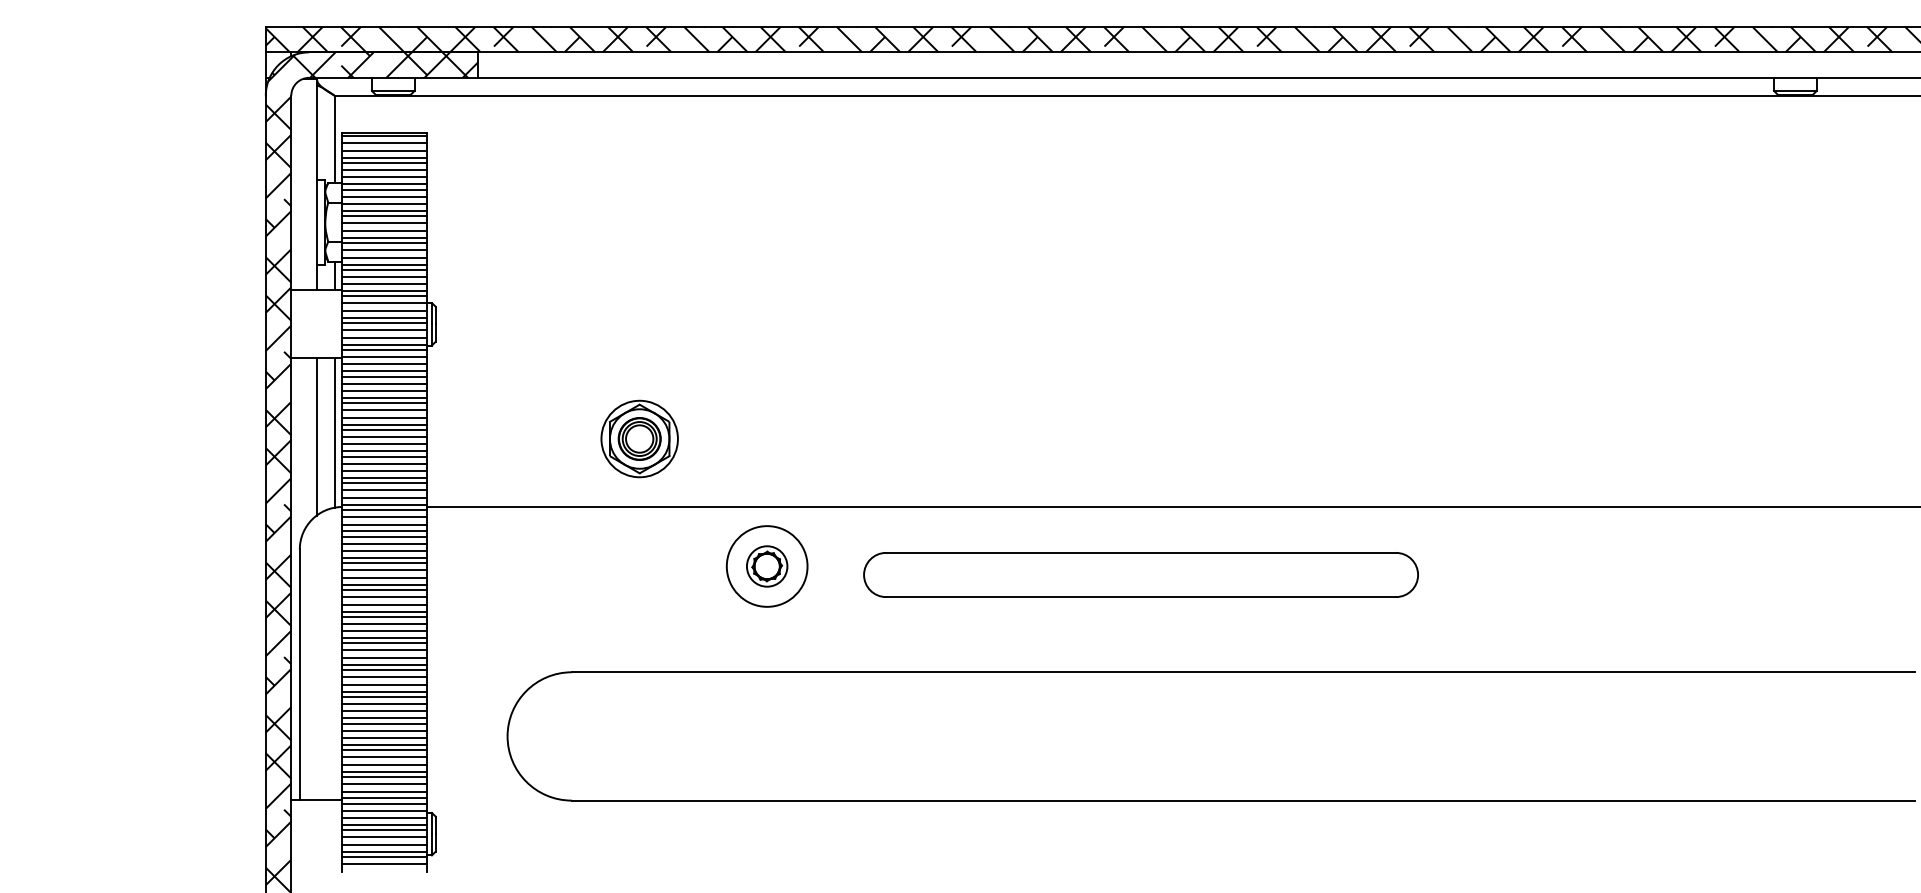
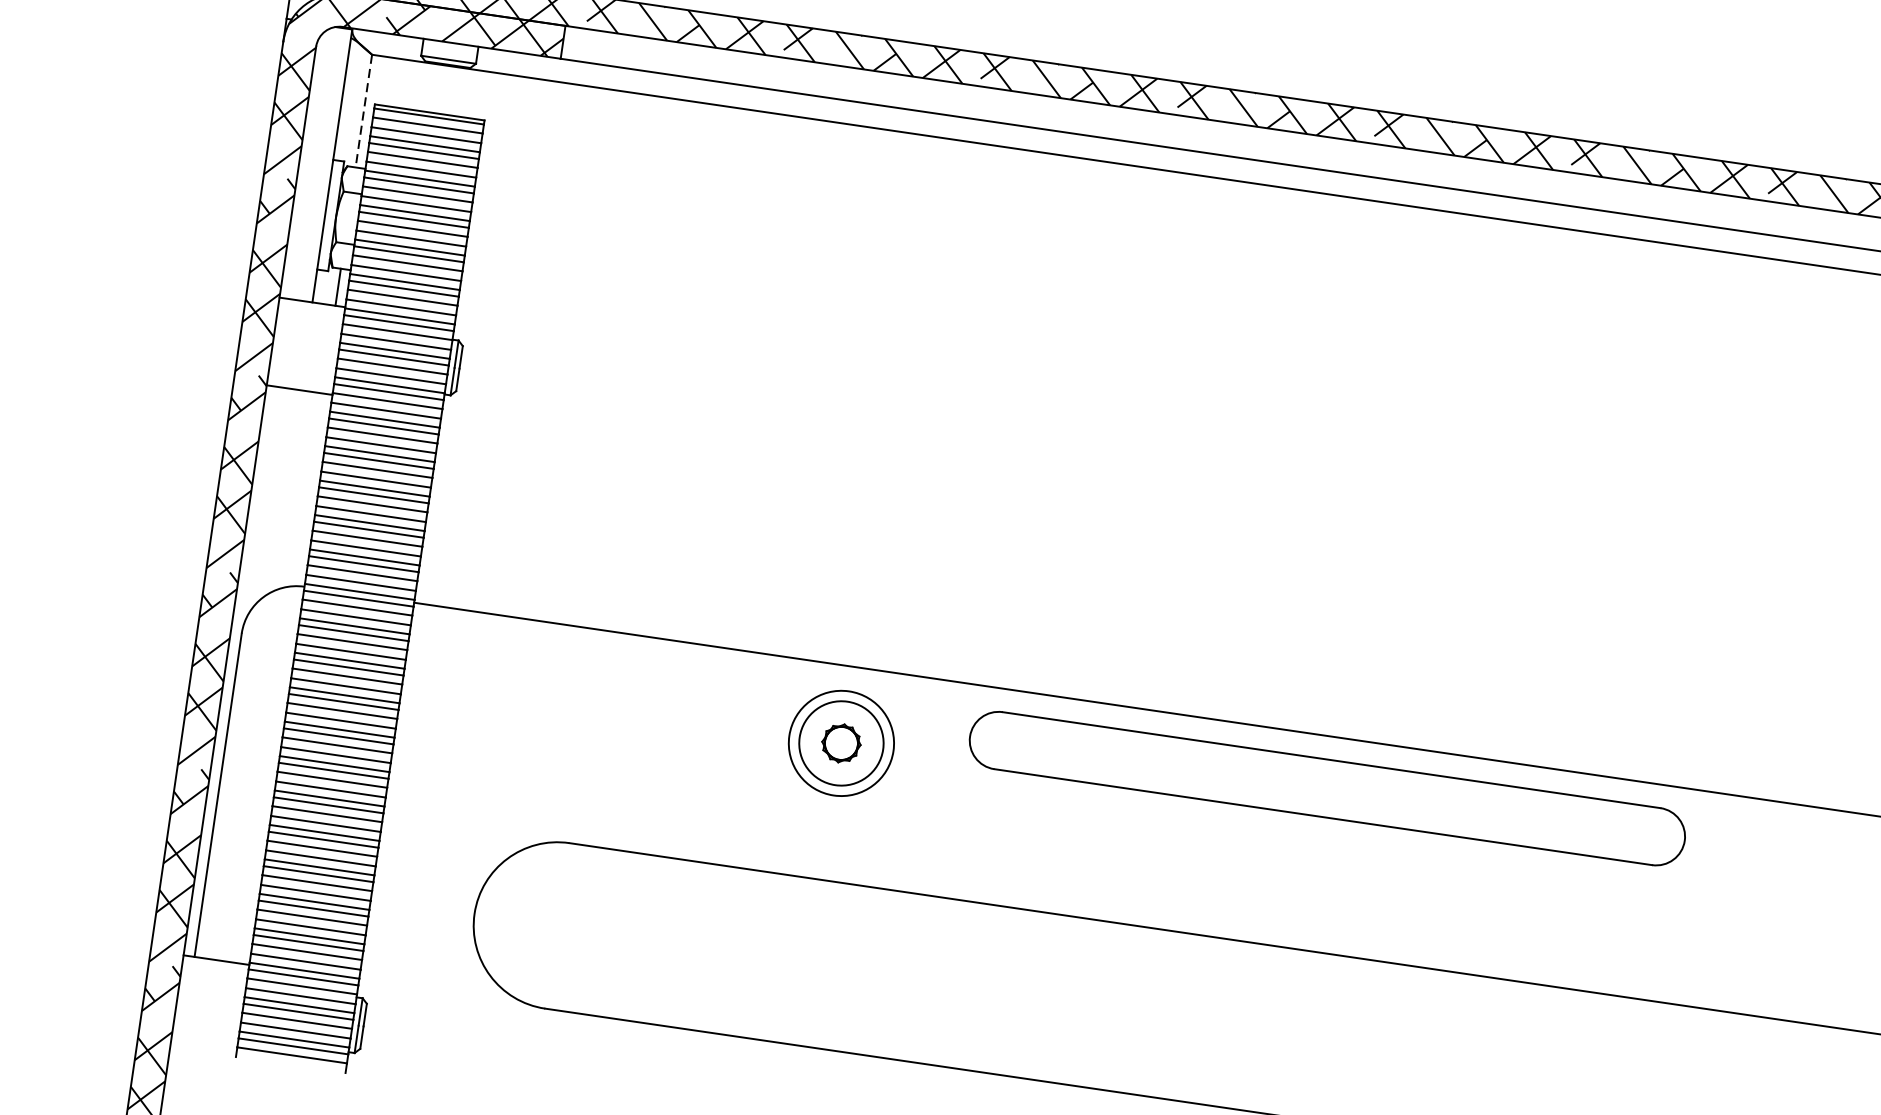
line: (334, 139) -> (363, 111), solid -> dashed
line: (334, 432) -> (308, 489), removed
line: (316, 436) -> (284, 490), removed
part: (639, 438) -> (700, 554), removed
circle: (766, 566) -> (840, 743), size x1.6
part: (1140, 574) -> (1326, 787), moved

